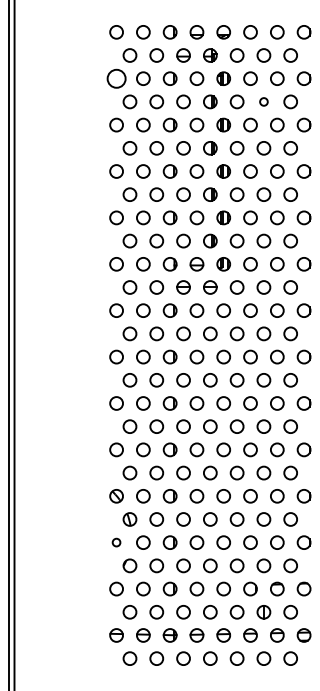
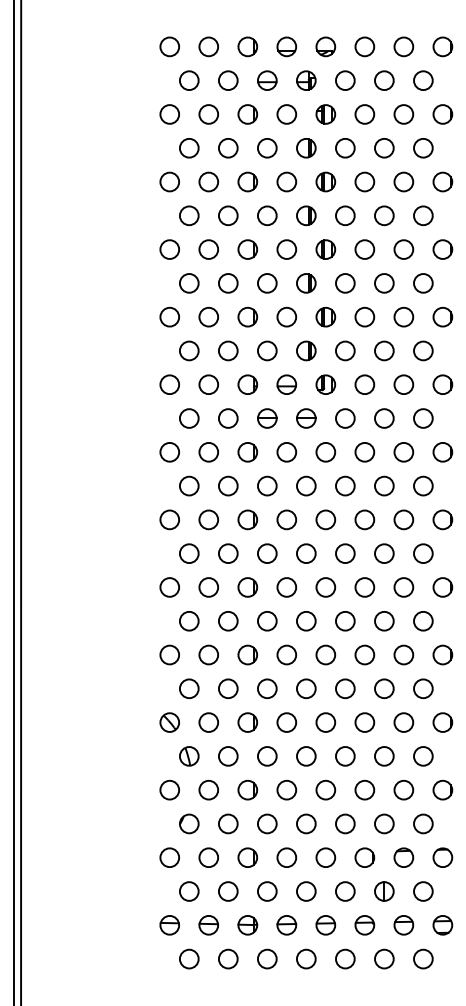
circle: (116, 78) -> (169, 114), size x0.71
circle: (263, 101) -> (383, 147), size x1.67
circle: (116, 542) -> (169, 789), size x1.67

